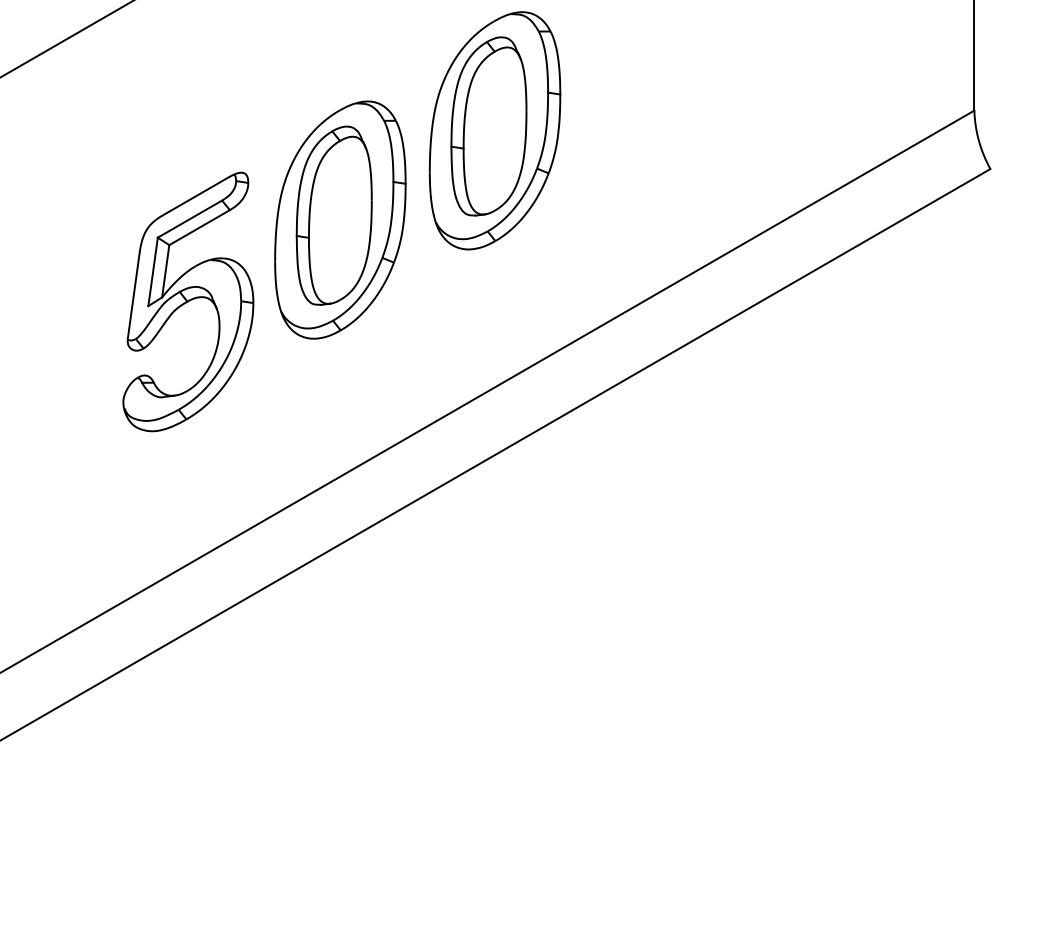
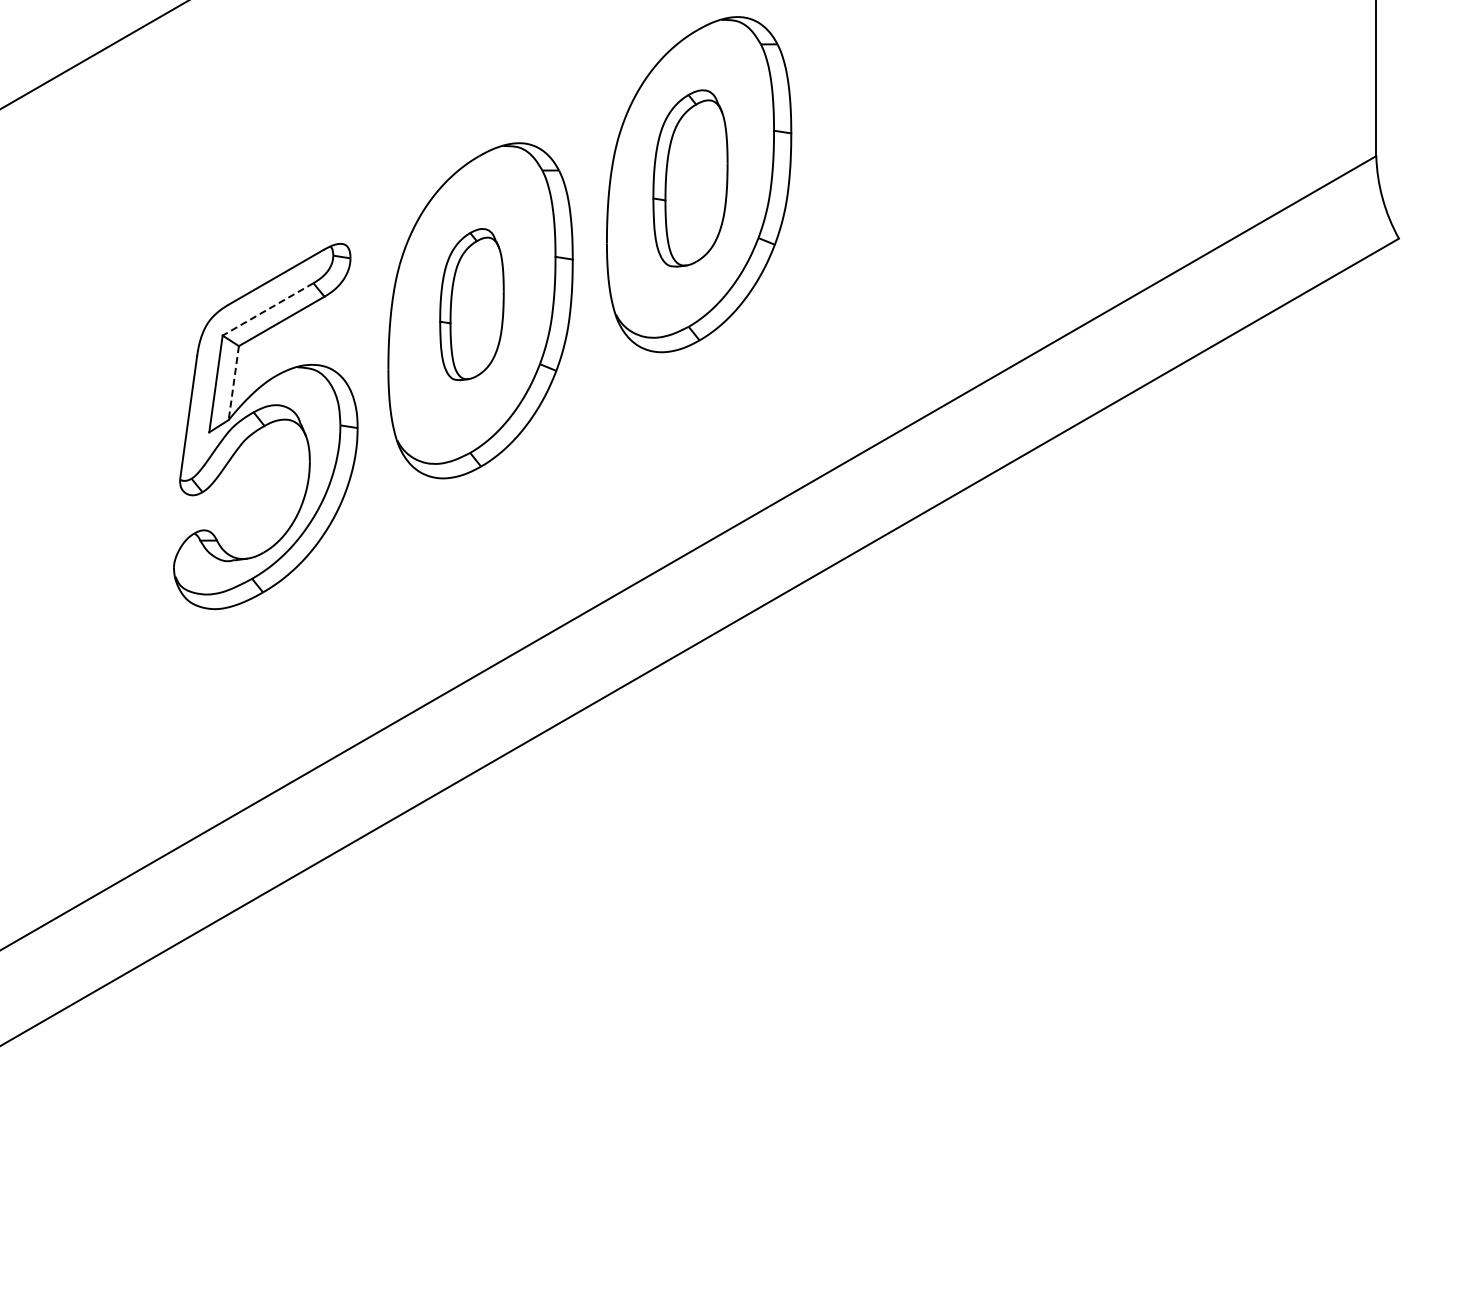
part: (488, 126) -> (690, 178), size x0.7
part: (333, 215) -> (471, 304), size x0.6
line: (189, 219) -> (267, 309), solid -> dashed
line: (165, 271) -> (233, 383), solid -> dashed

